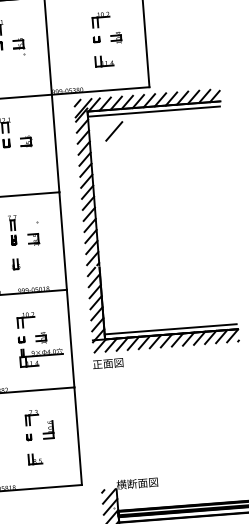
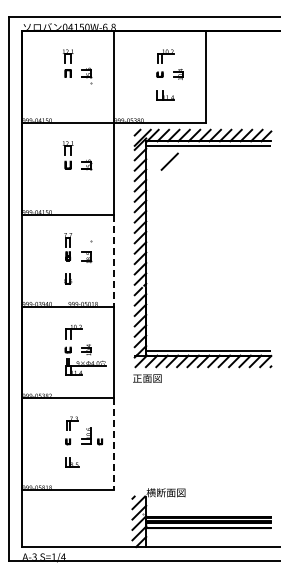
line: (63, 240) -> (114, 260), solid -> dashed
part: (63, 434) -> (100, 441), added
line: (78, 436) -> (114, 444), solid -> dashed

